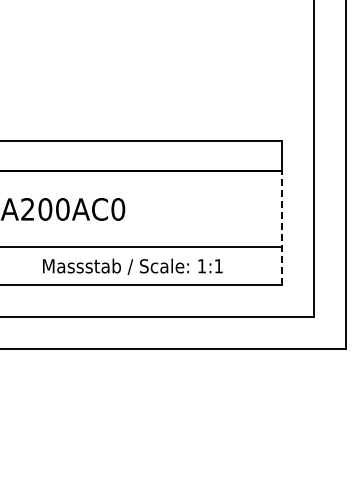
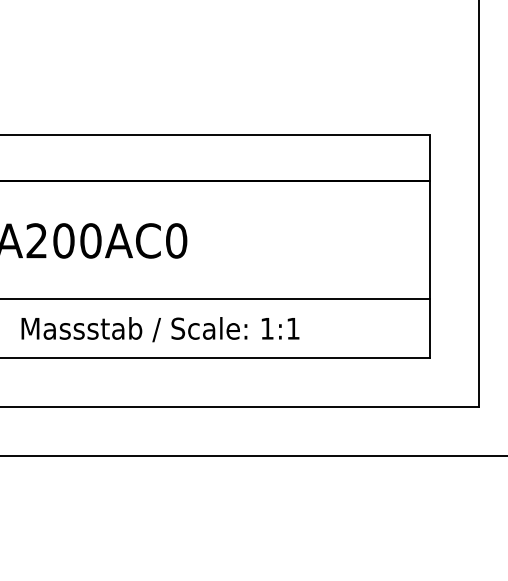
line: (282, 227) -> (430, 268), dashed -> solid
text: (132, 266) -> (159, 329), moved

